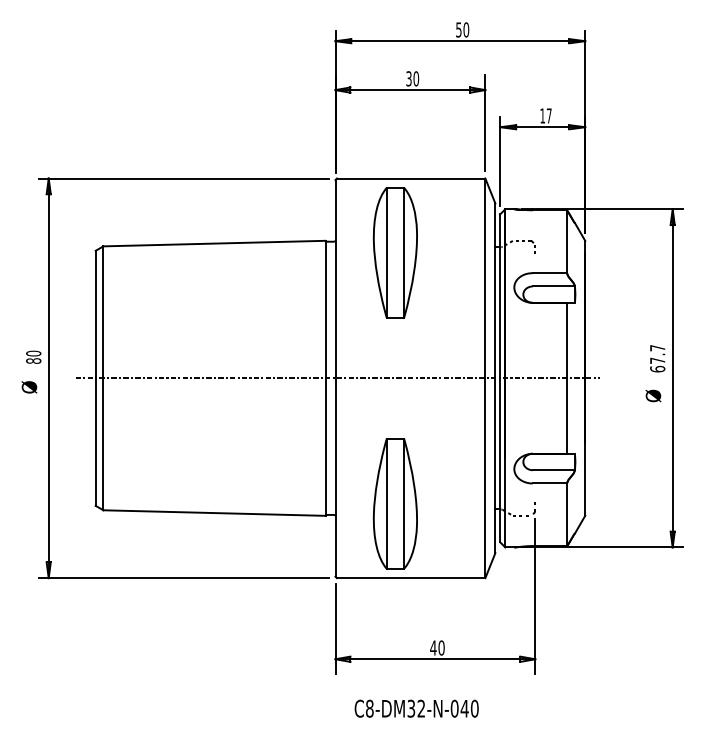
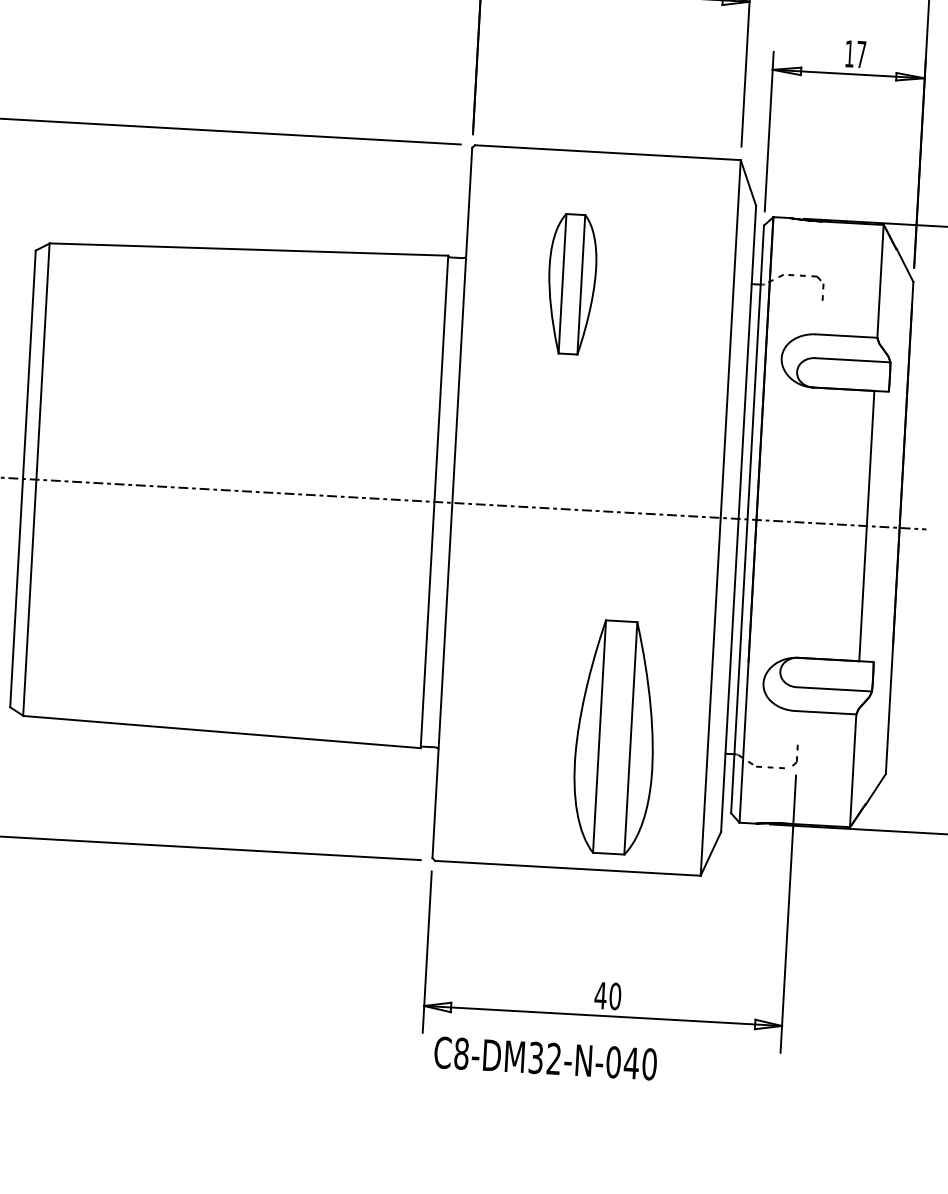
part: (394, 252) -> (570, 283), size x0.6
part: (394, 503) -> (613, 736), moved
text: (416, 708) -> (545, 1058), moved

